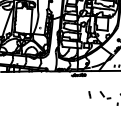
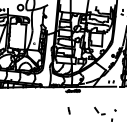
part: (89, 94) -> (68, 110), moved

